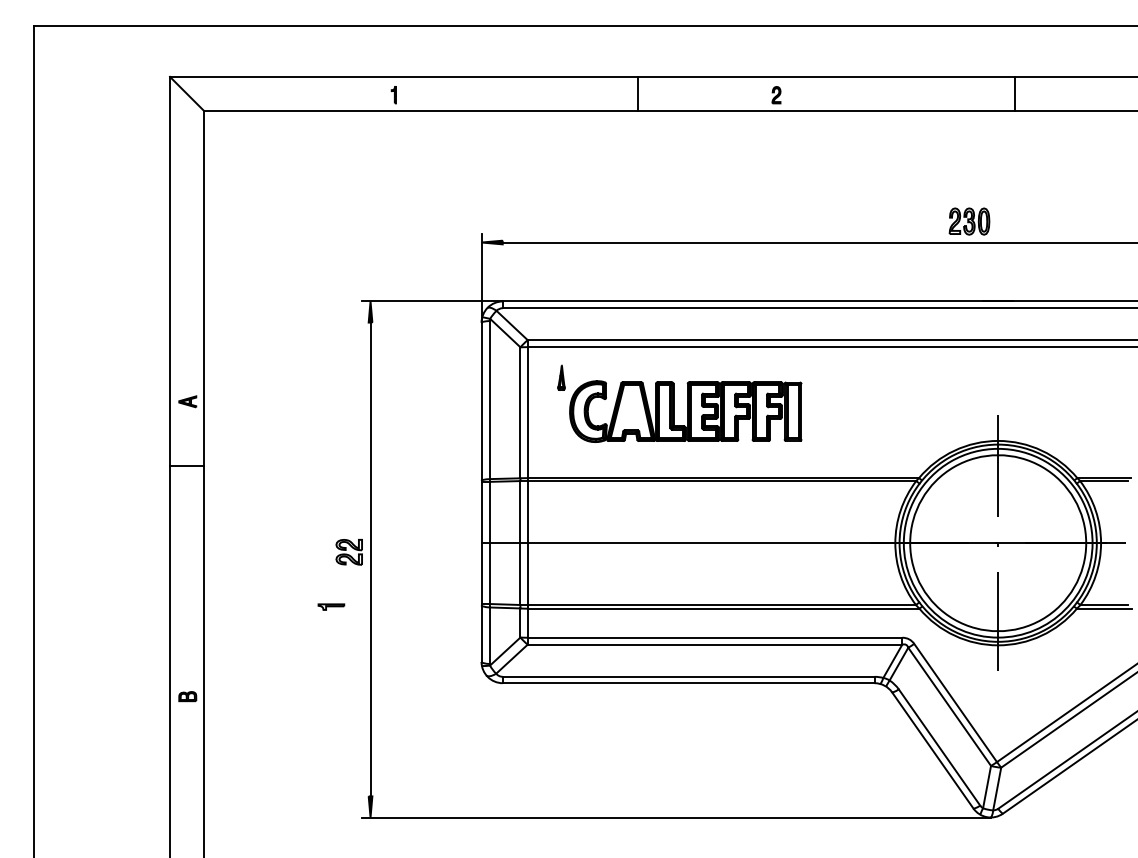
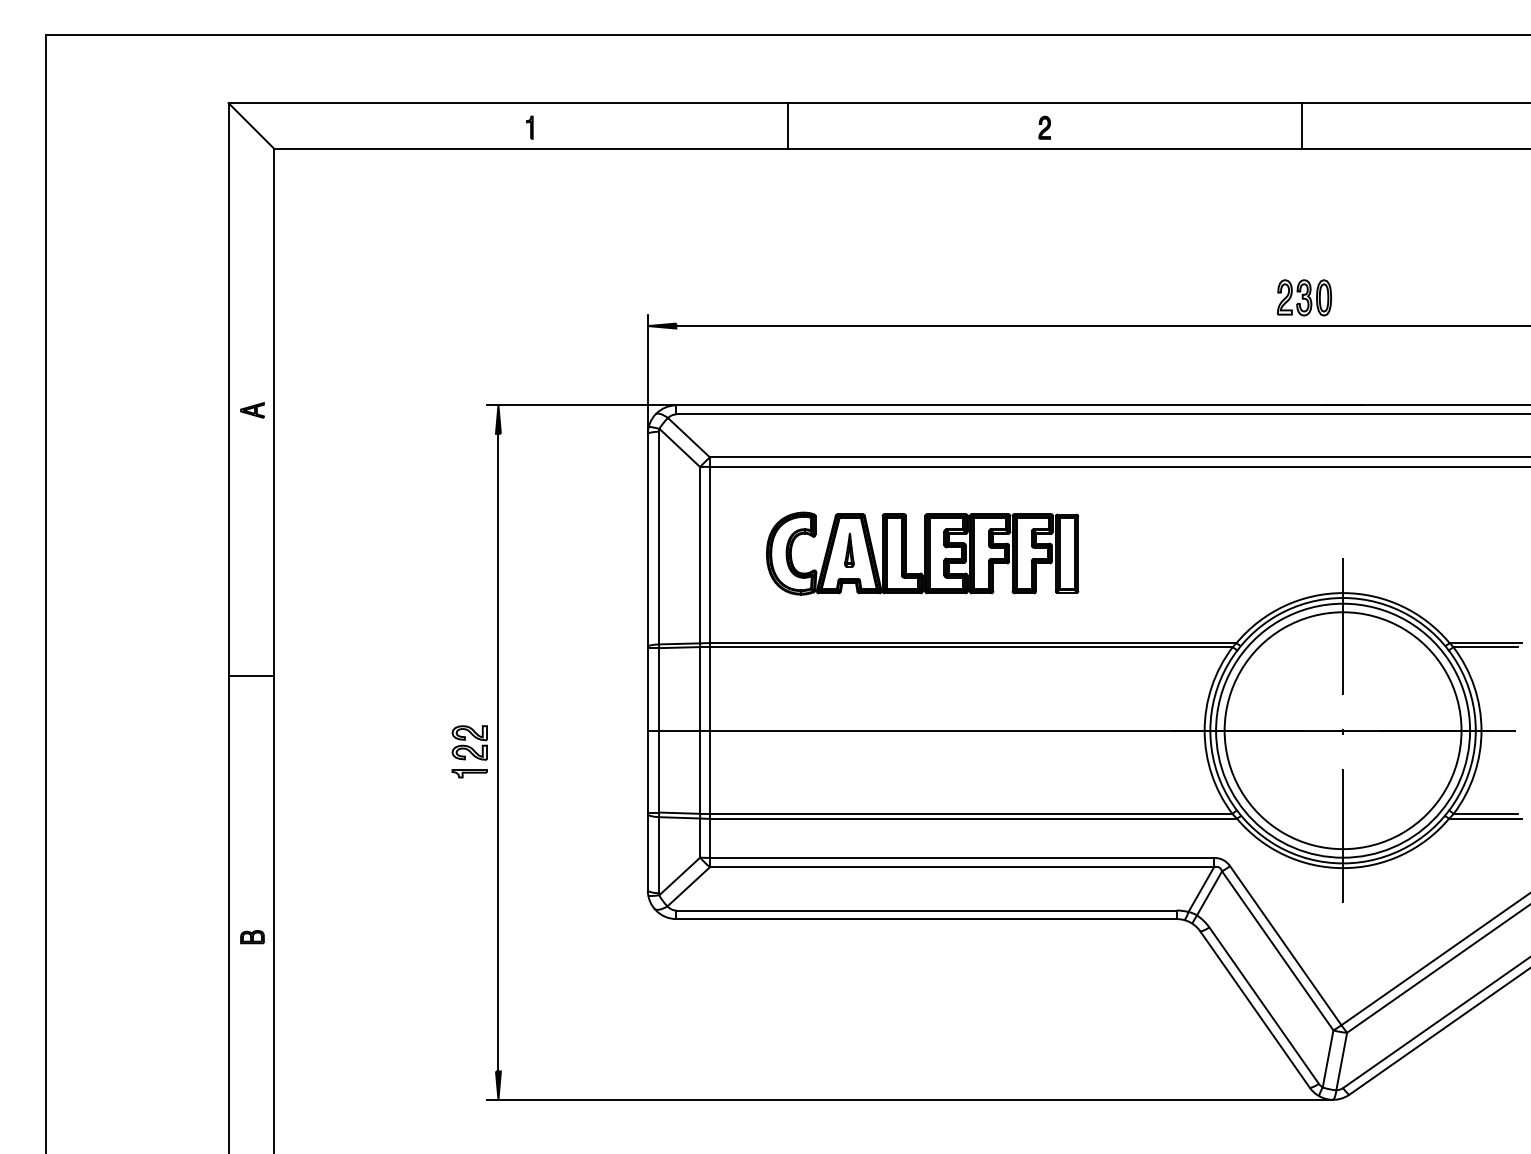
line: (637, 93) -> (787, 125), moved
line: (1014, 93) -> (1301, 125), moved
part: (561, 377) -> (849, 549), moved
part: (187, 401) -> (252, 410), moved
line: (187, 465) -> (251, 675), moved
part: (331, 606) -> (469, 773), moved

